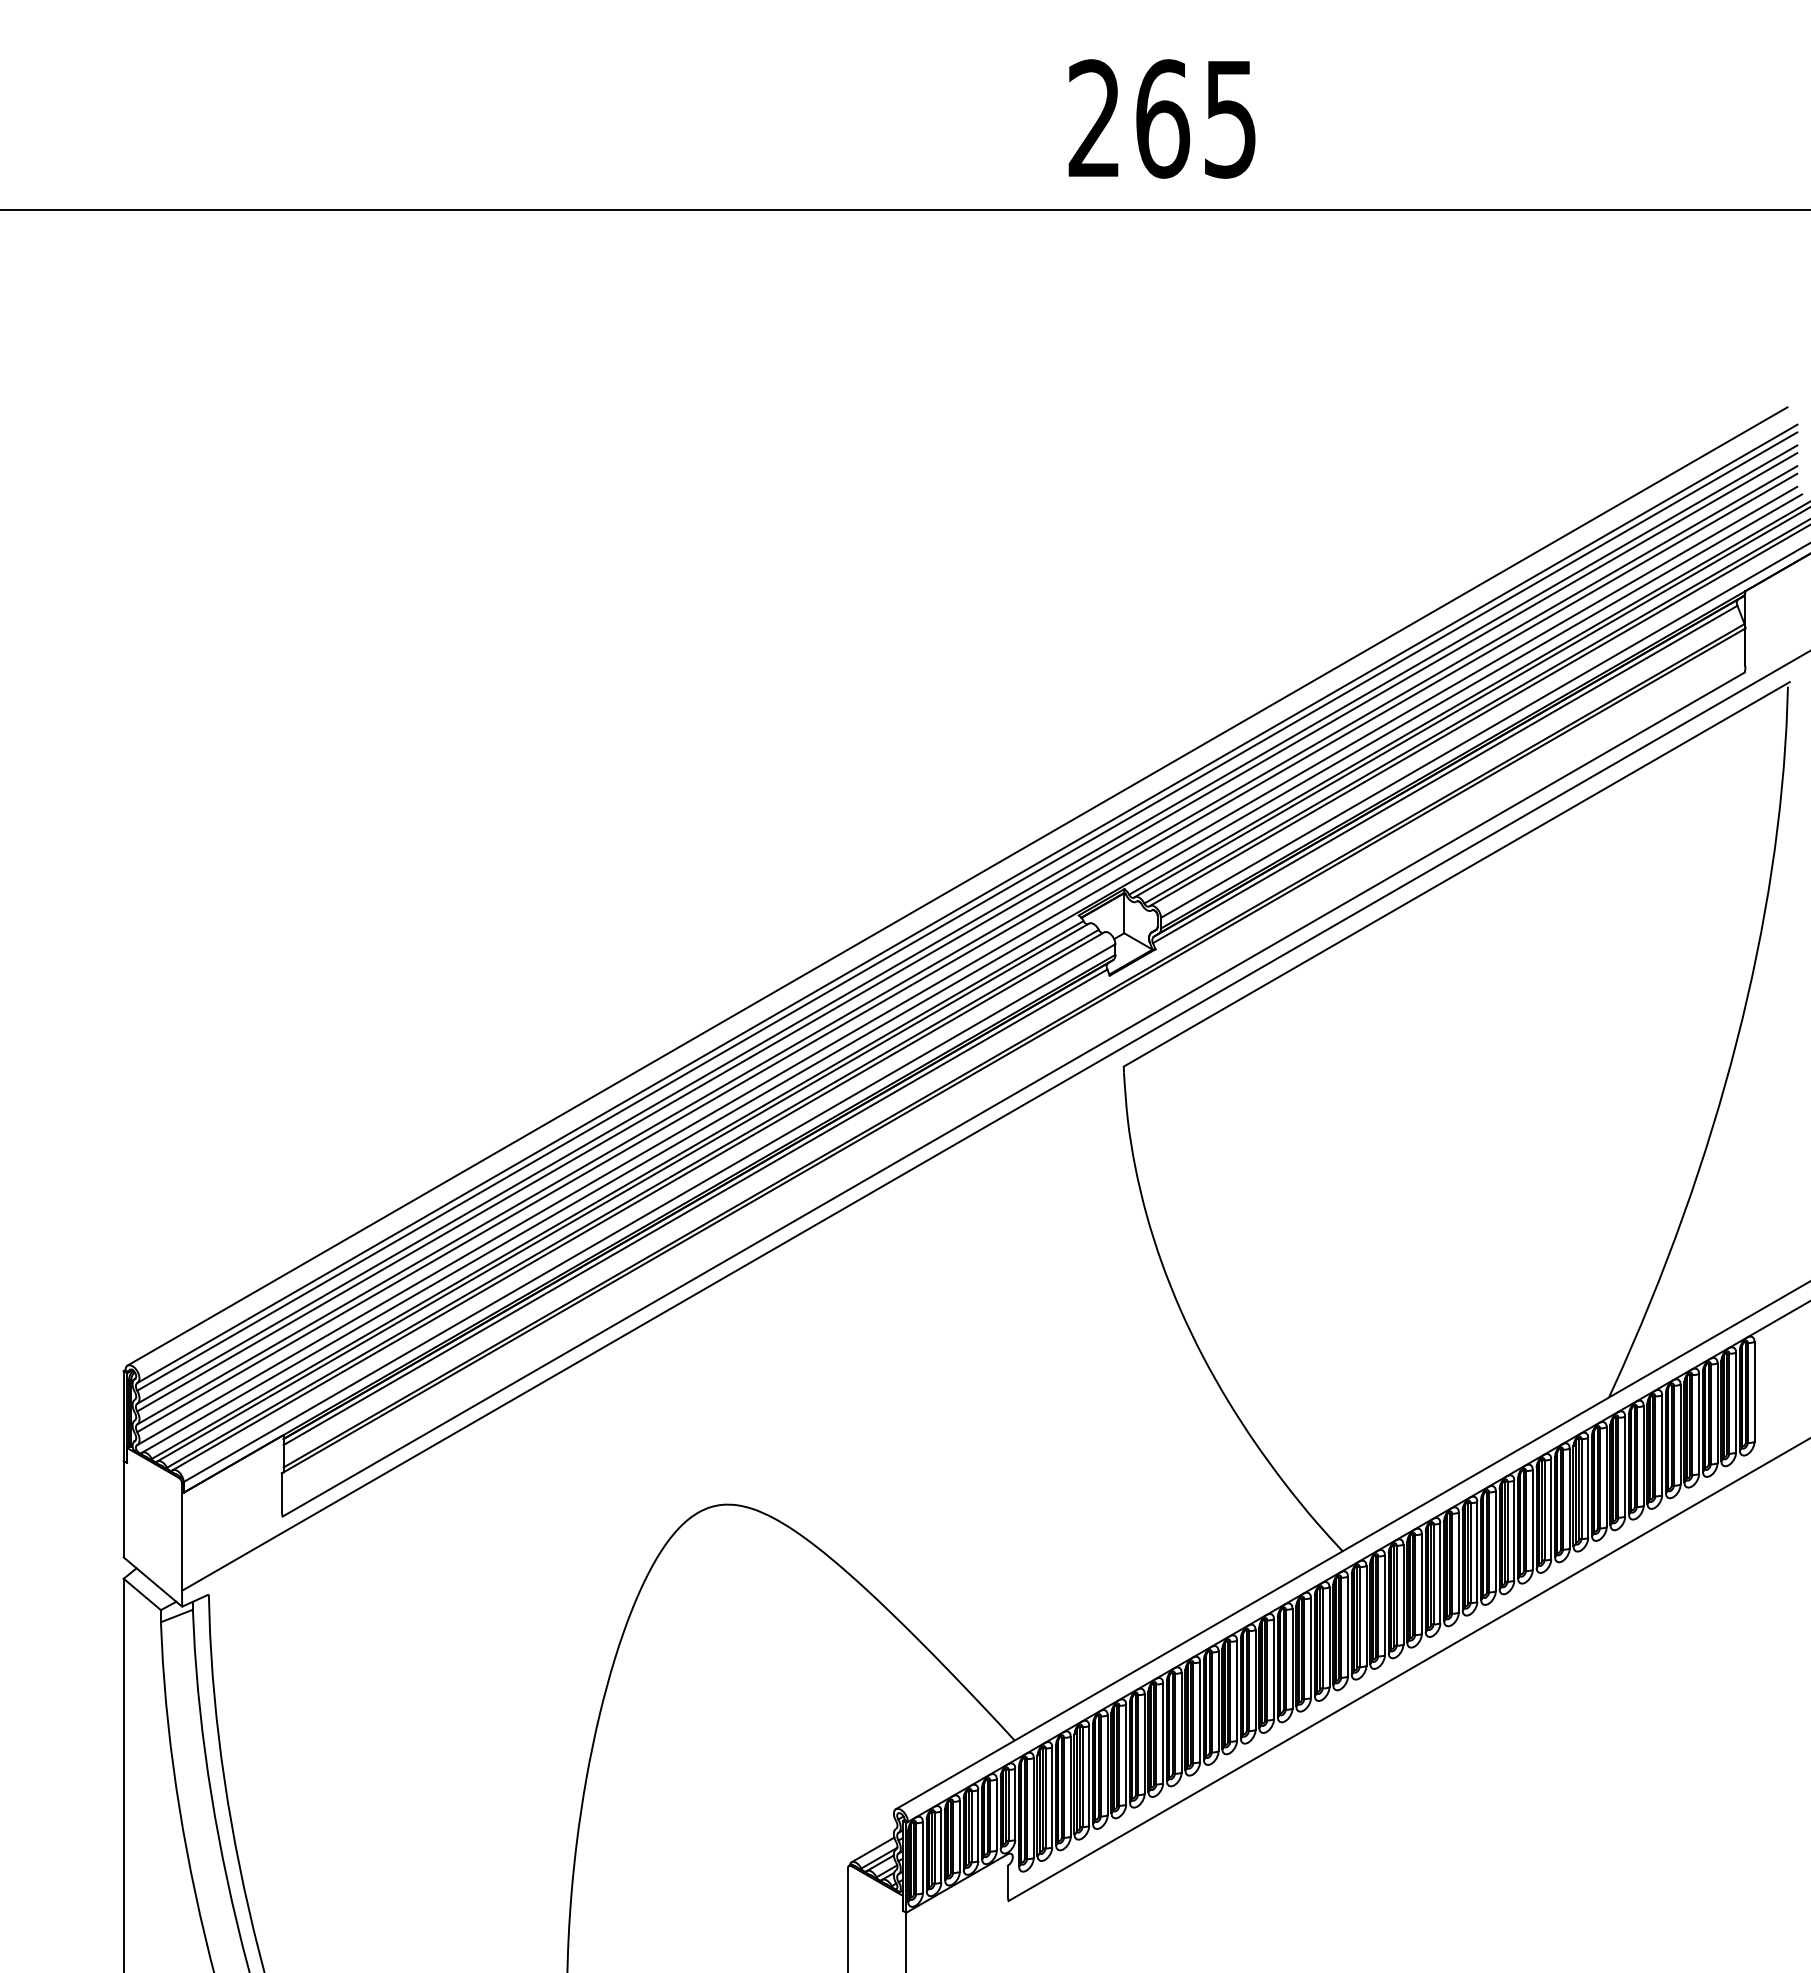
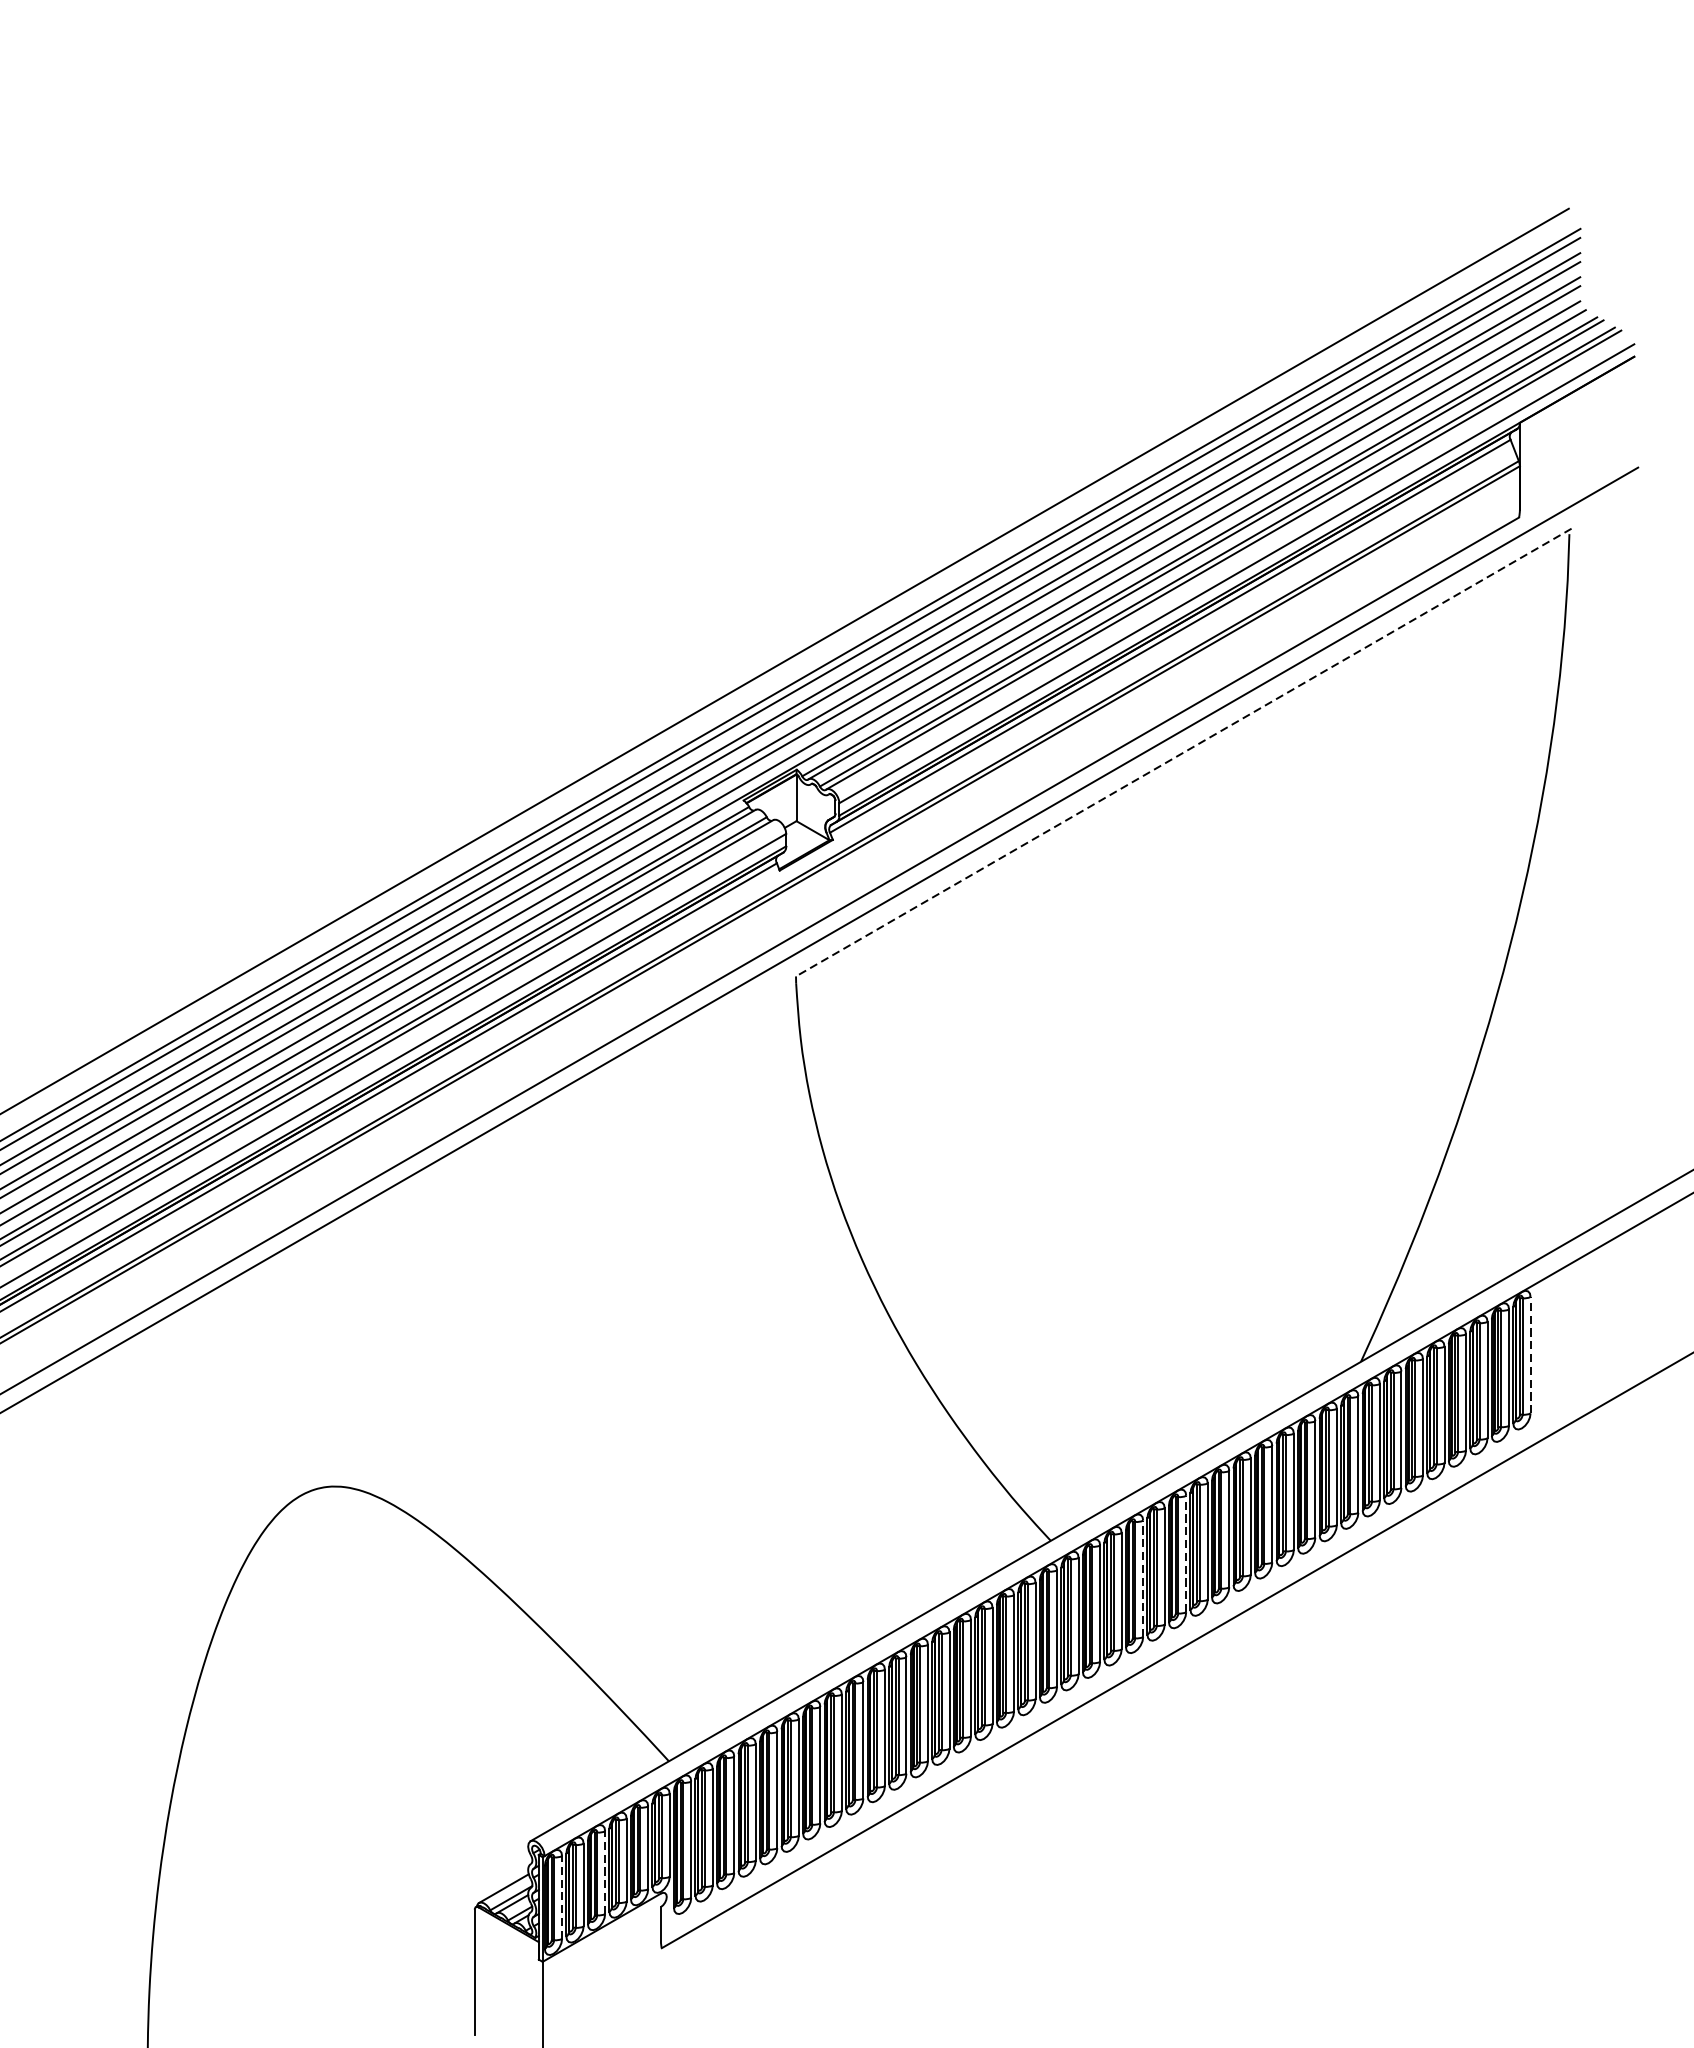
line: (1456, 874) -> (1183, 752), solid -> dashed
line: (1754, 1391) -> (1530, 1354), solid -> dashed
line: (1458, 1562) -> (1185, 1553), solid -> dashed
line: (1421, 1583) -> (1142, 1578), solid -> dashed
line: (959, 1836) -> (604, 1873), solid -> dashed
line: (922, 1857) -> (561, 1897), solid -> dashed

